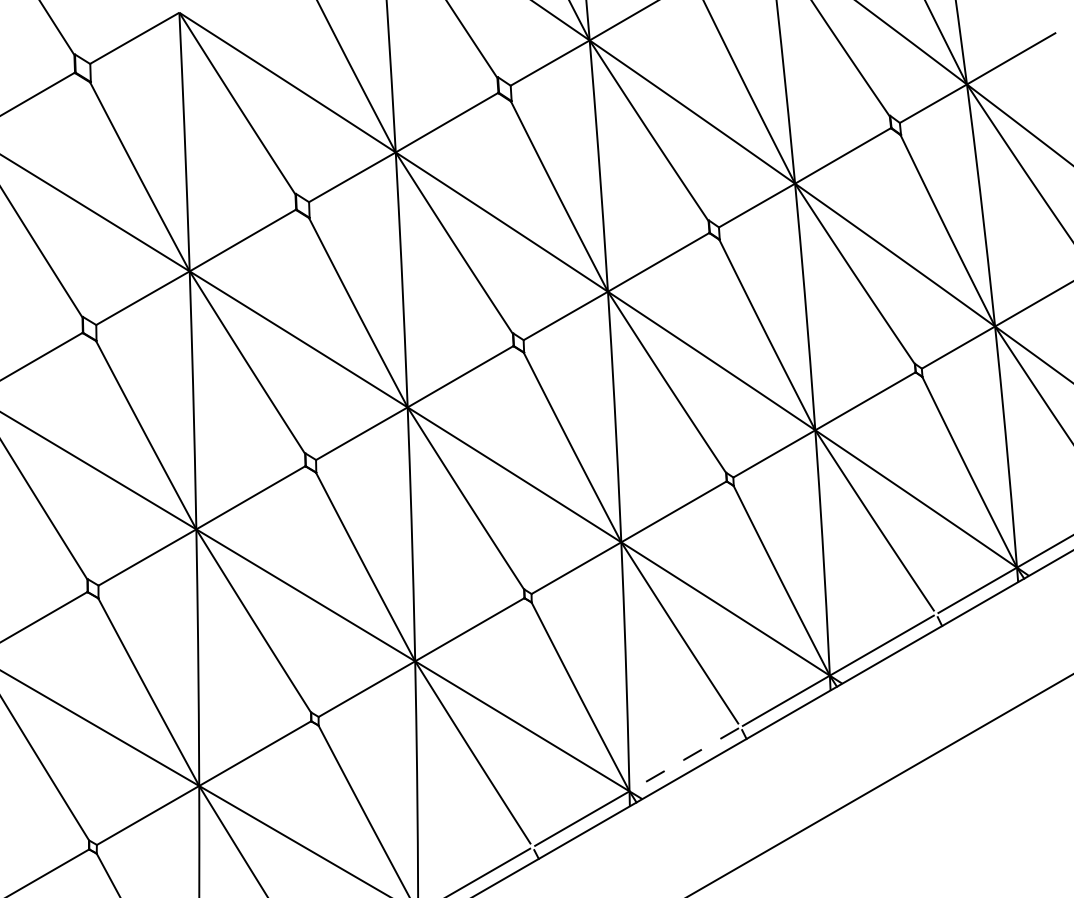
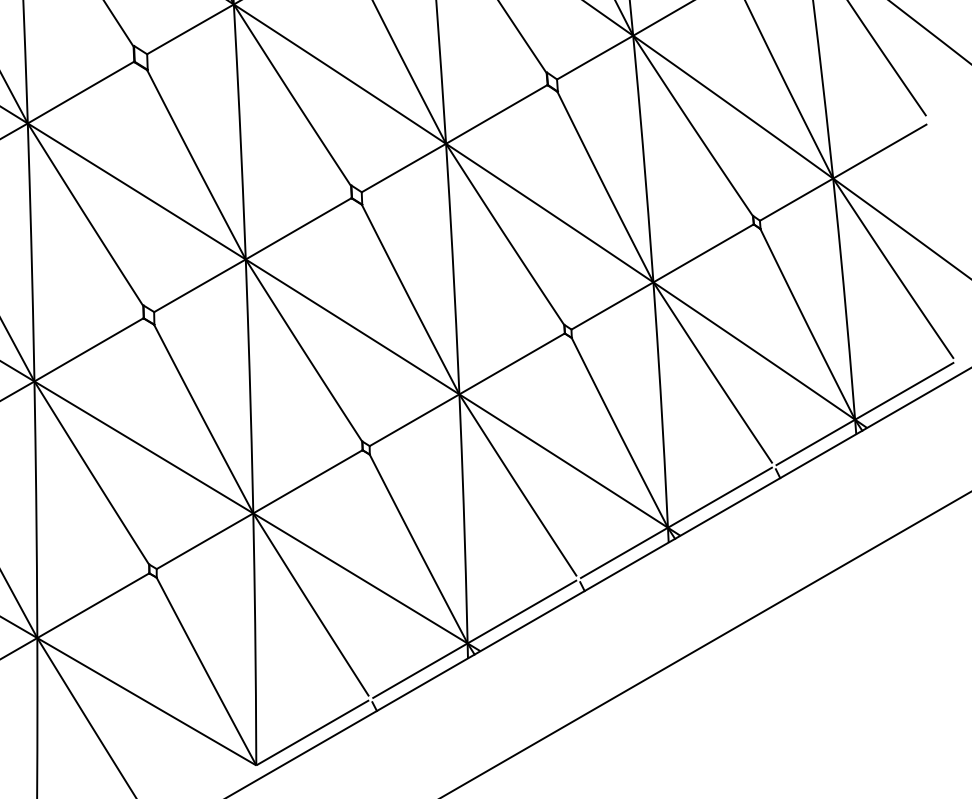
line: (683, 760) -> (521, 612), dashed -> solid

